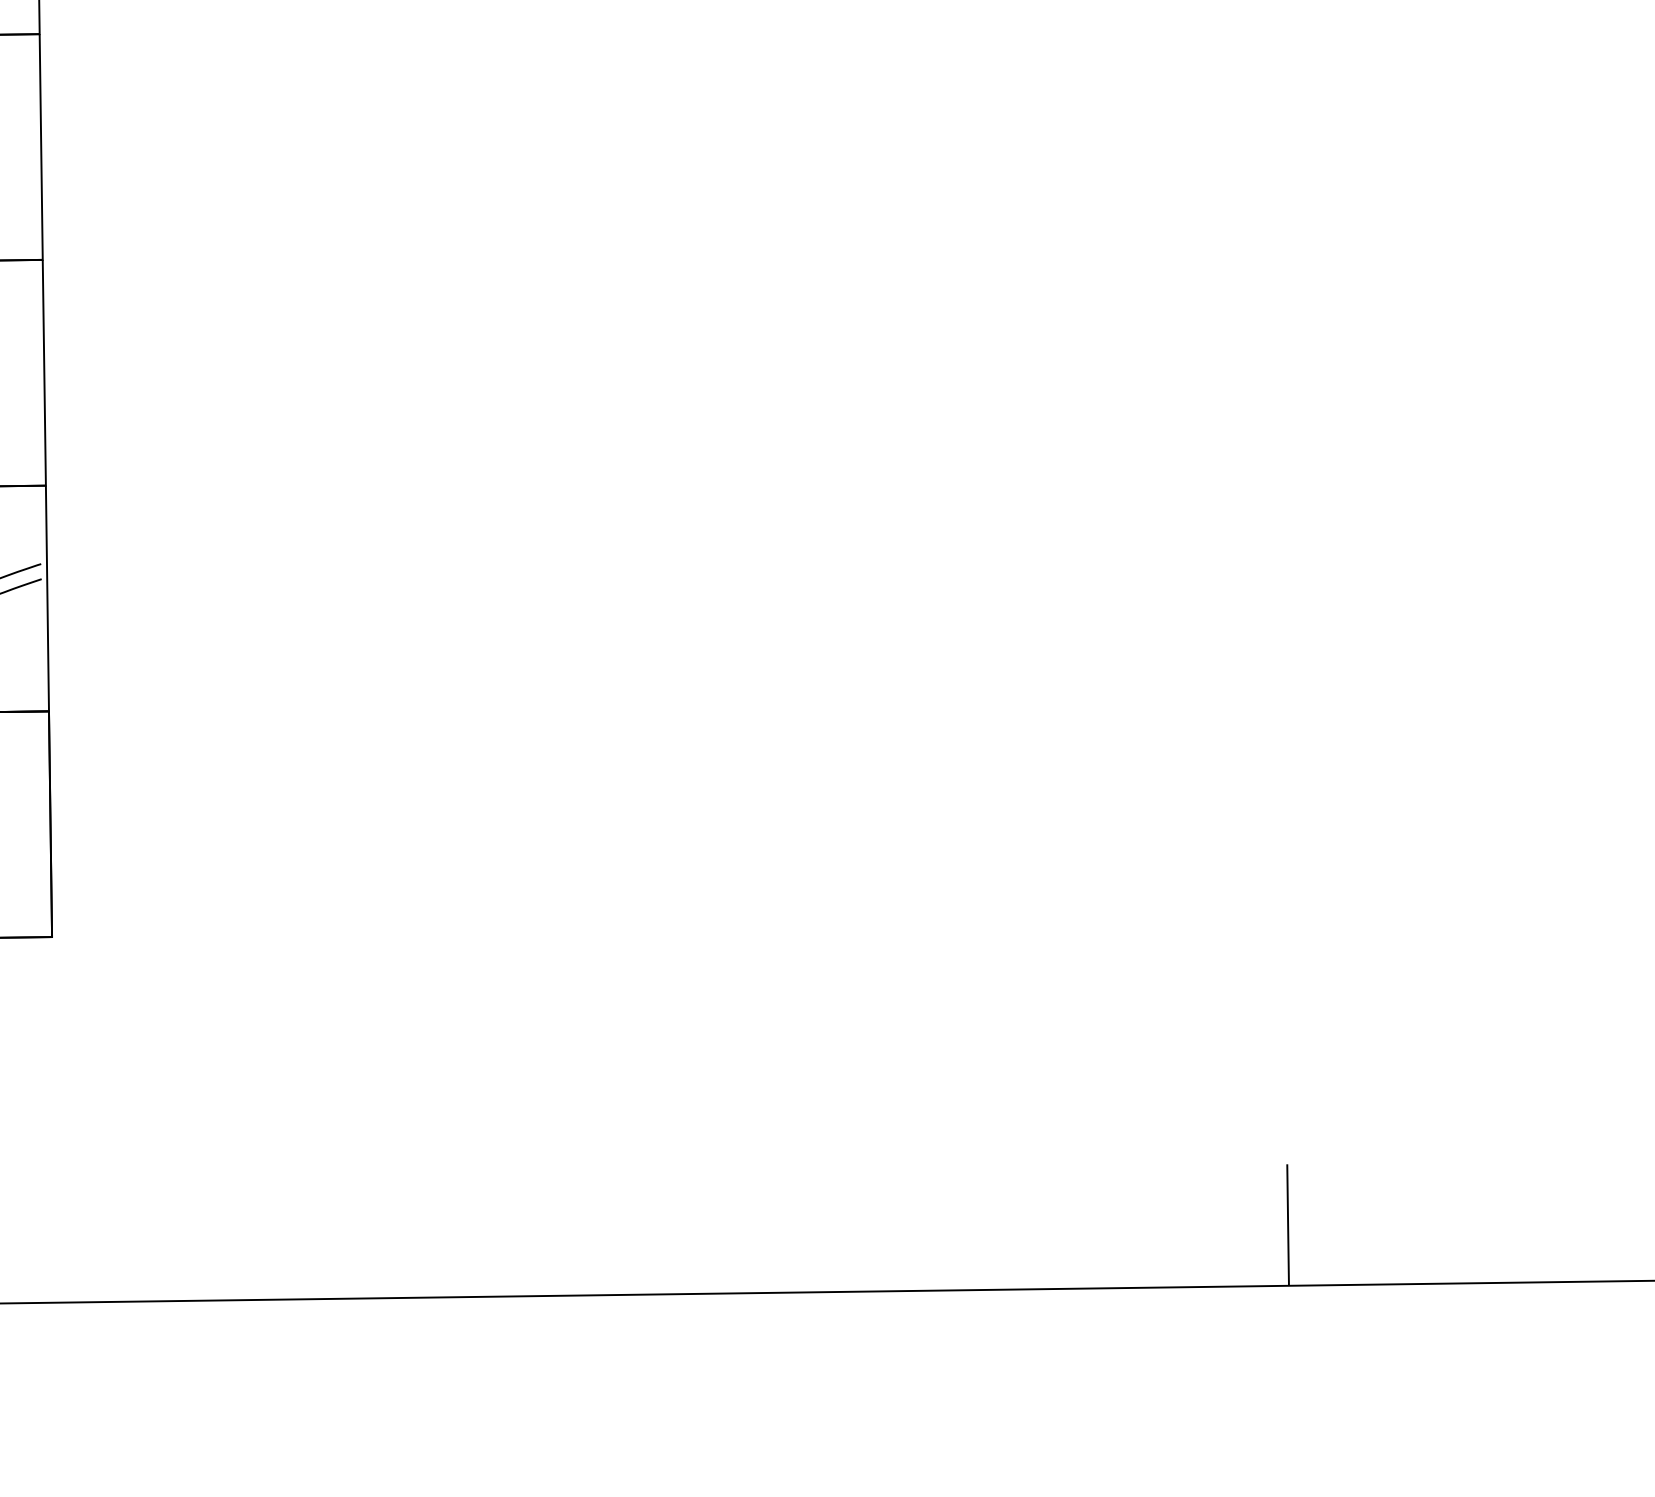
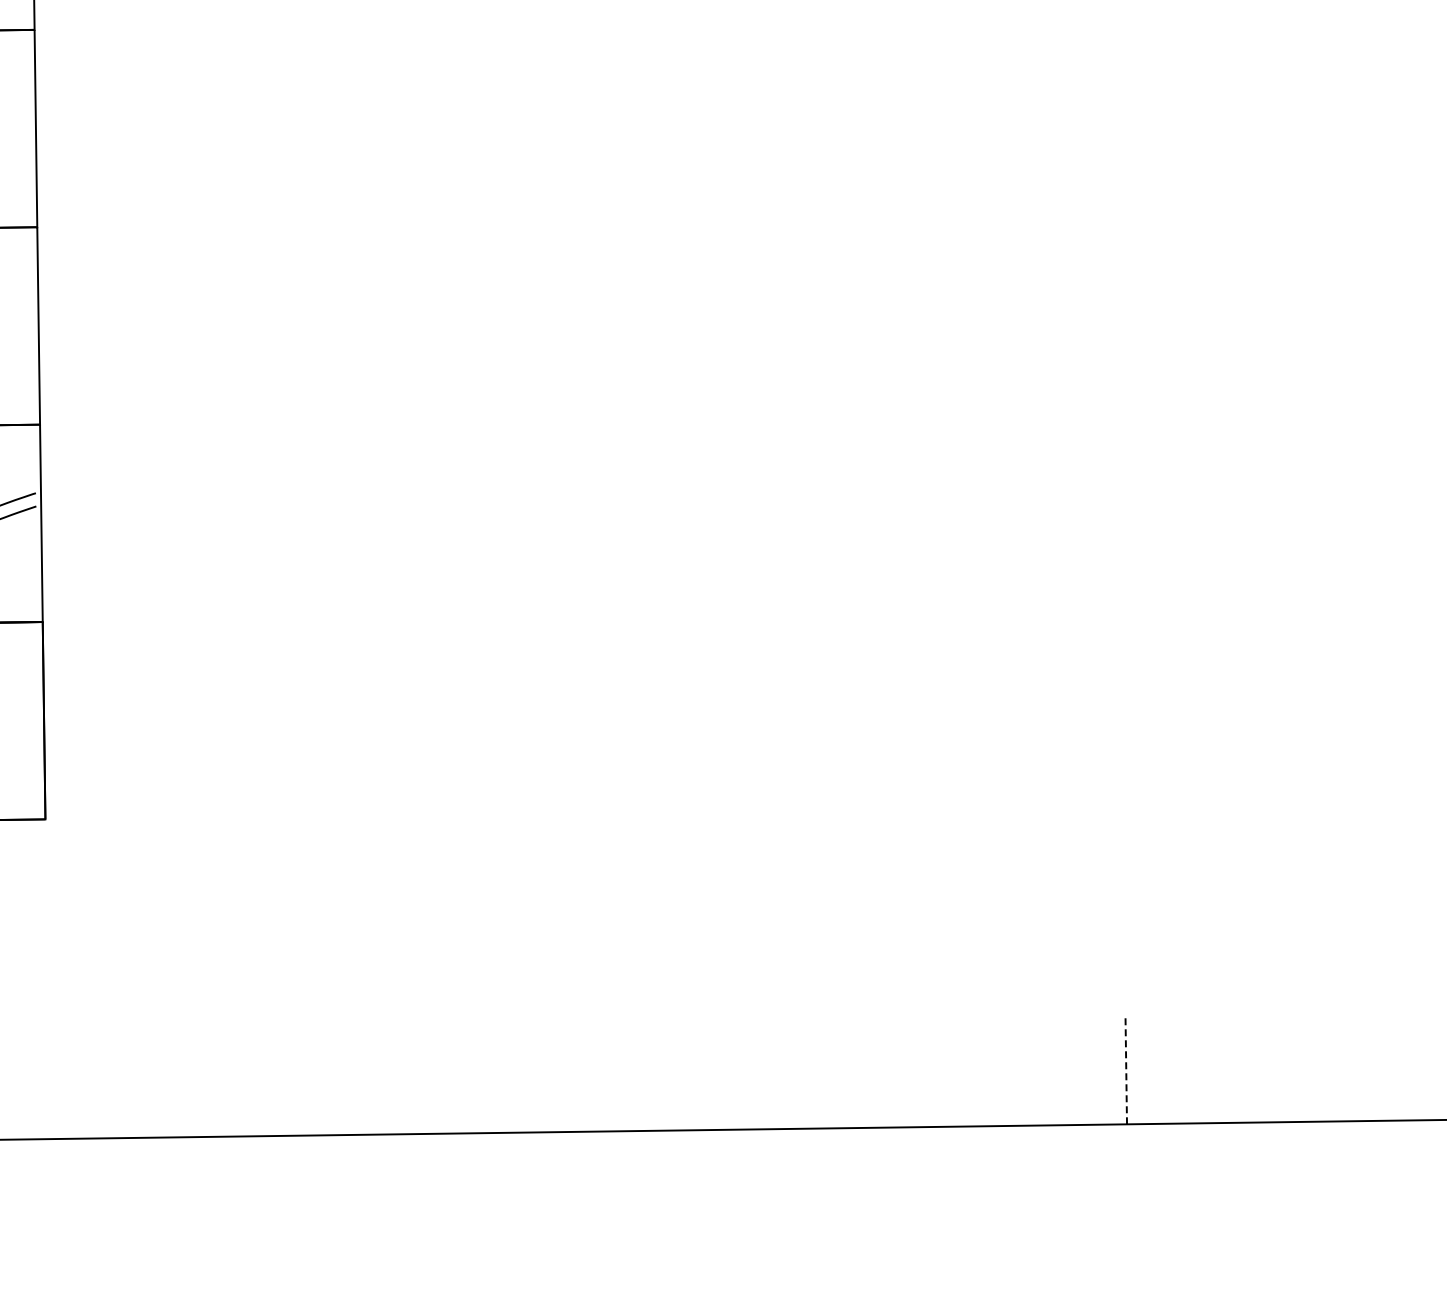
line: (1288, 1224) -> (1126, 1070), solid -> dashed

